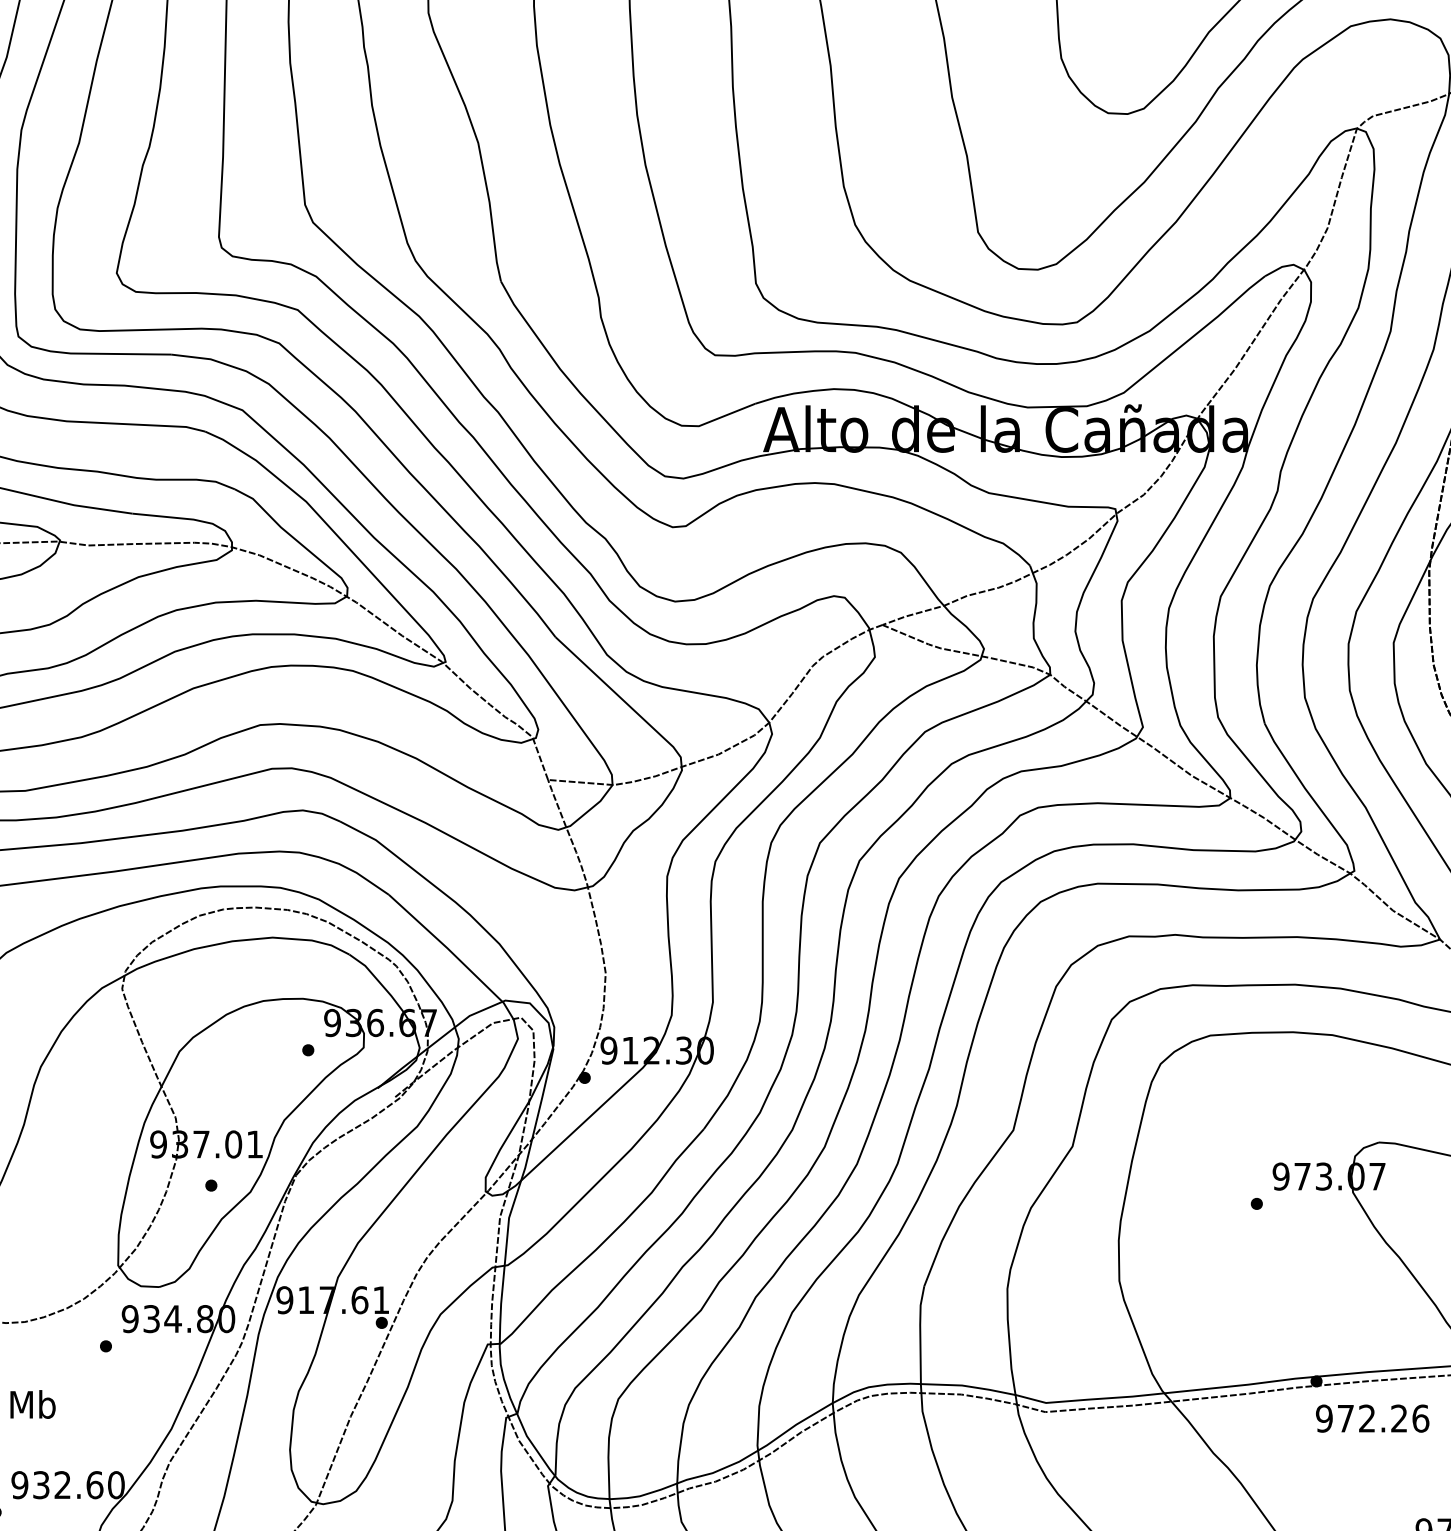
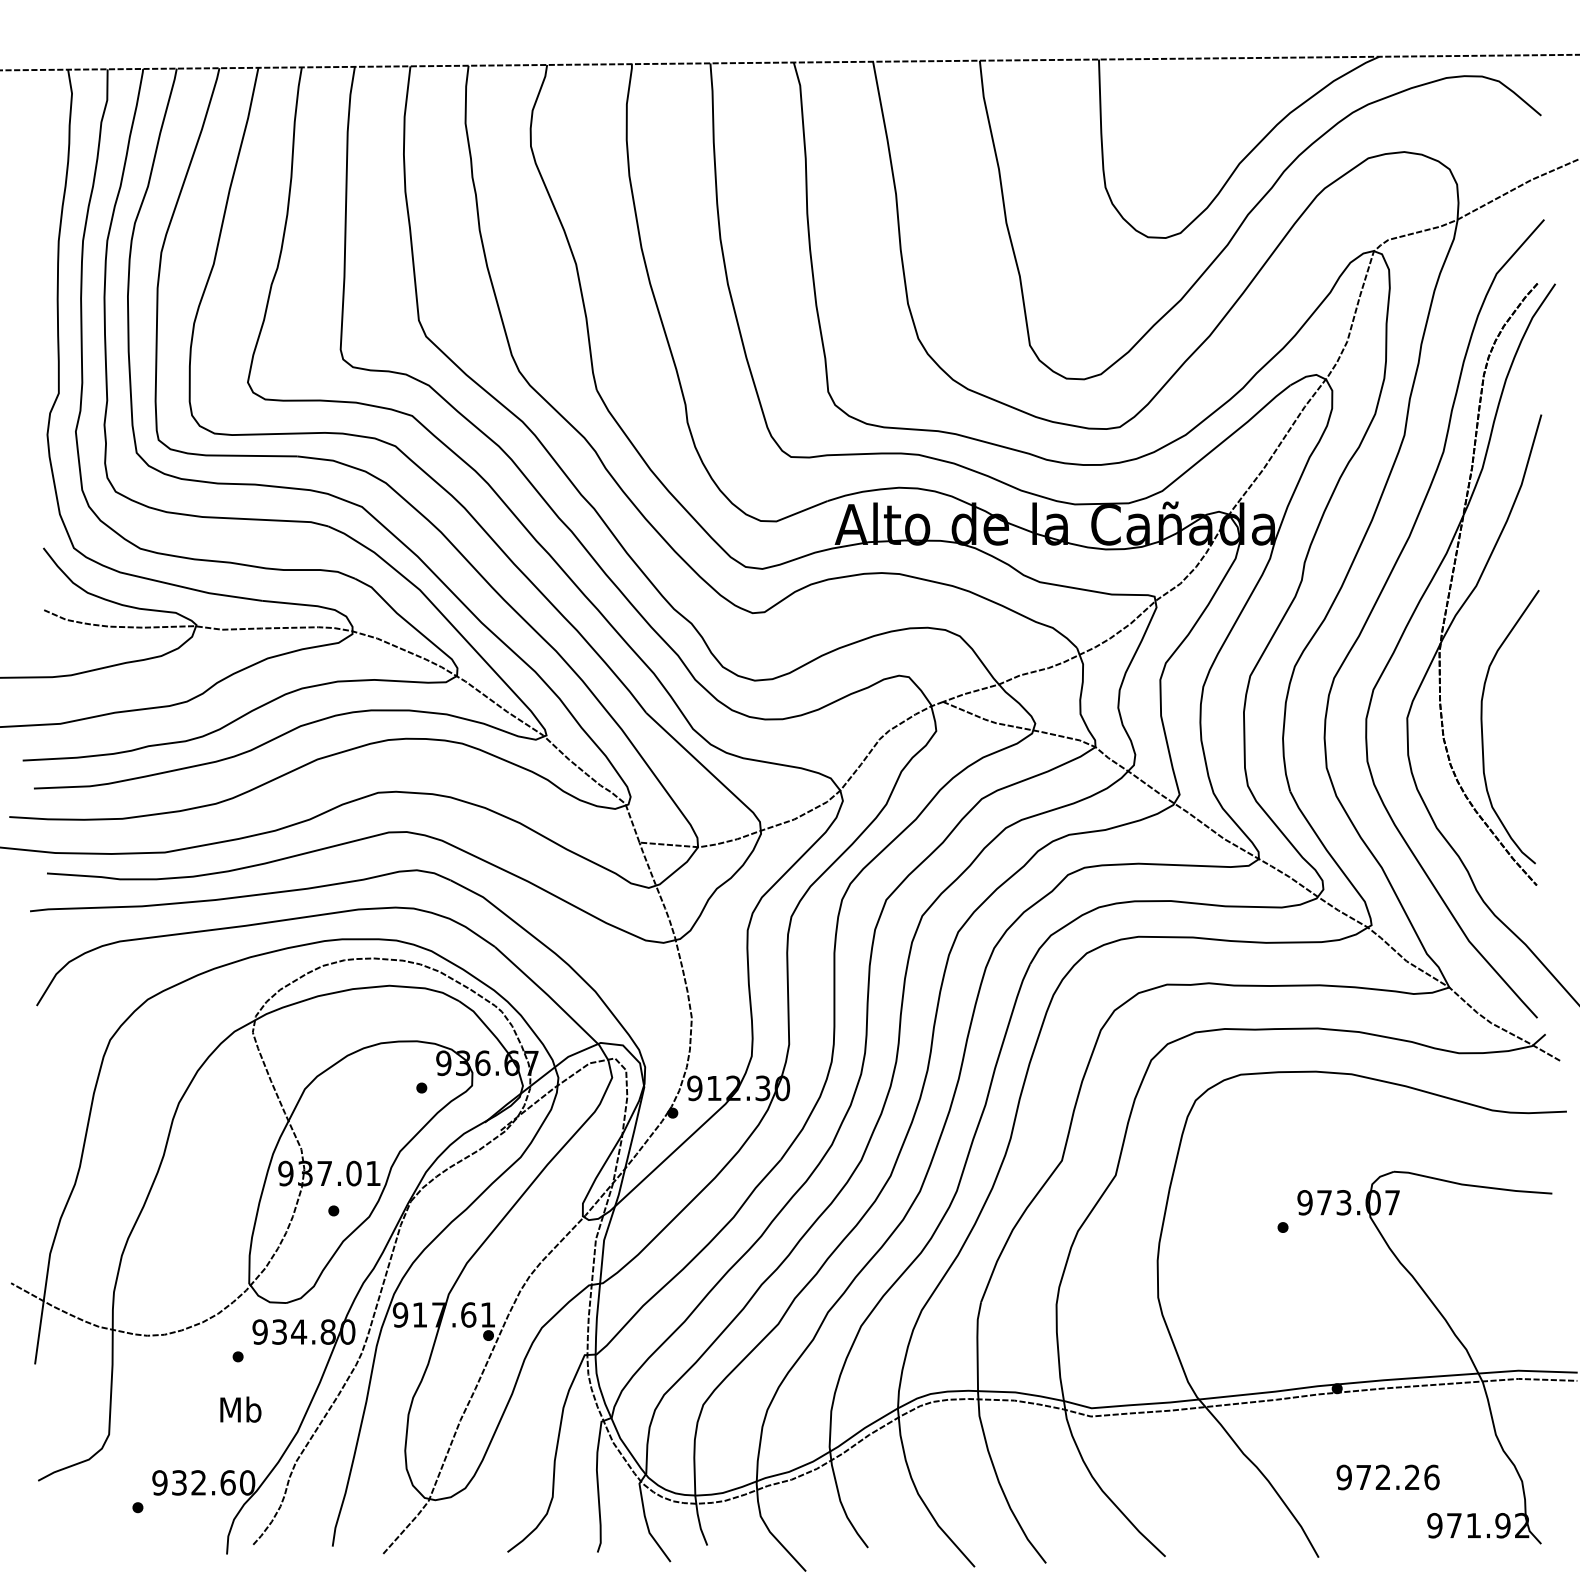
text: (32, 1404) -> (240, 1409), moved
text: (1371, 1418) -> (1387, 1477), moved

